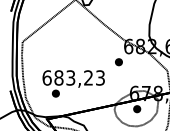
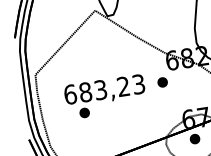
text: (73, 83) -> (105, 96), moved

